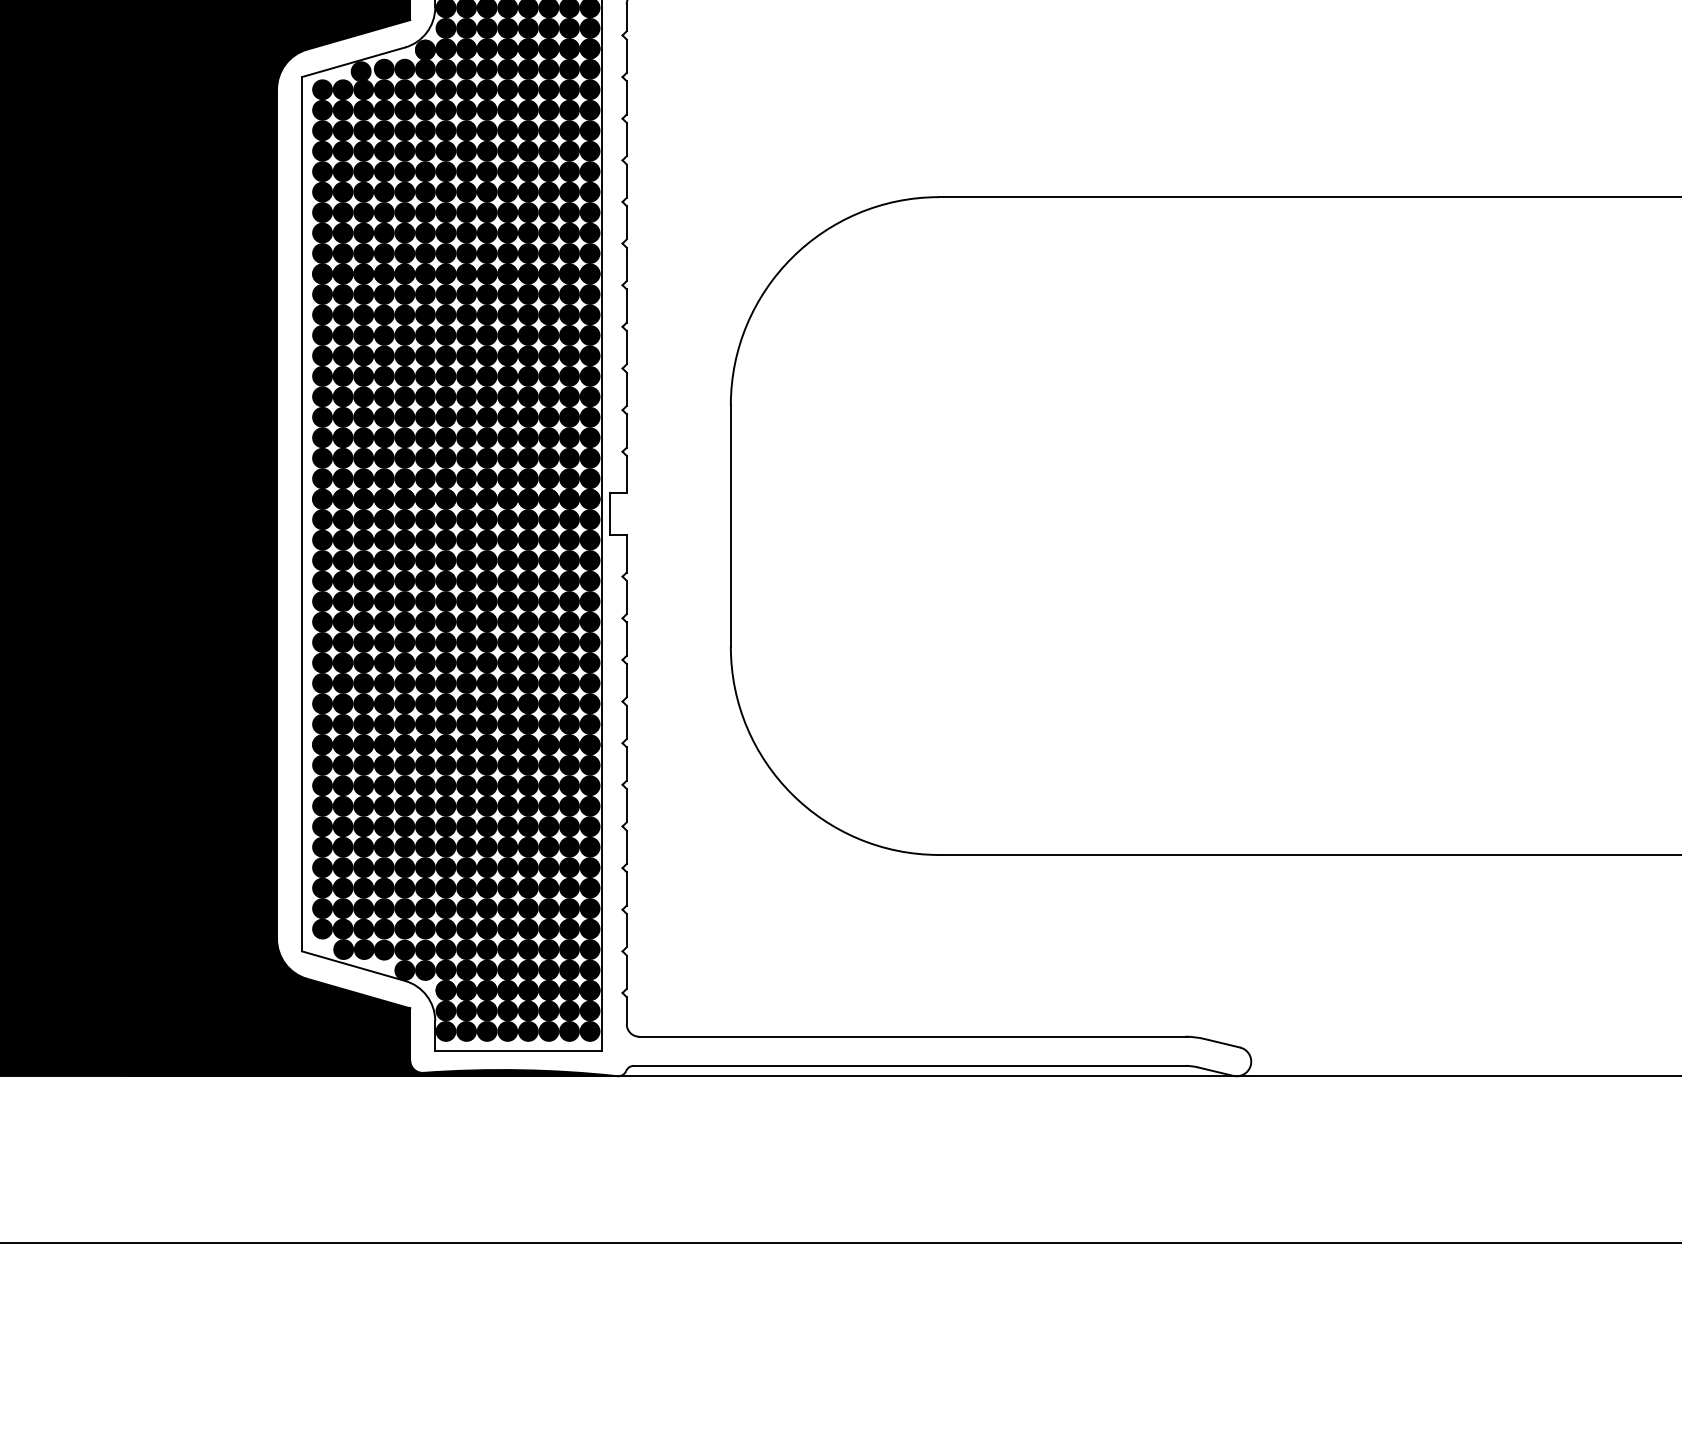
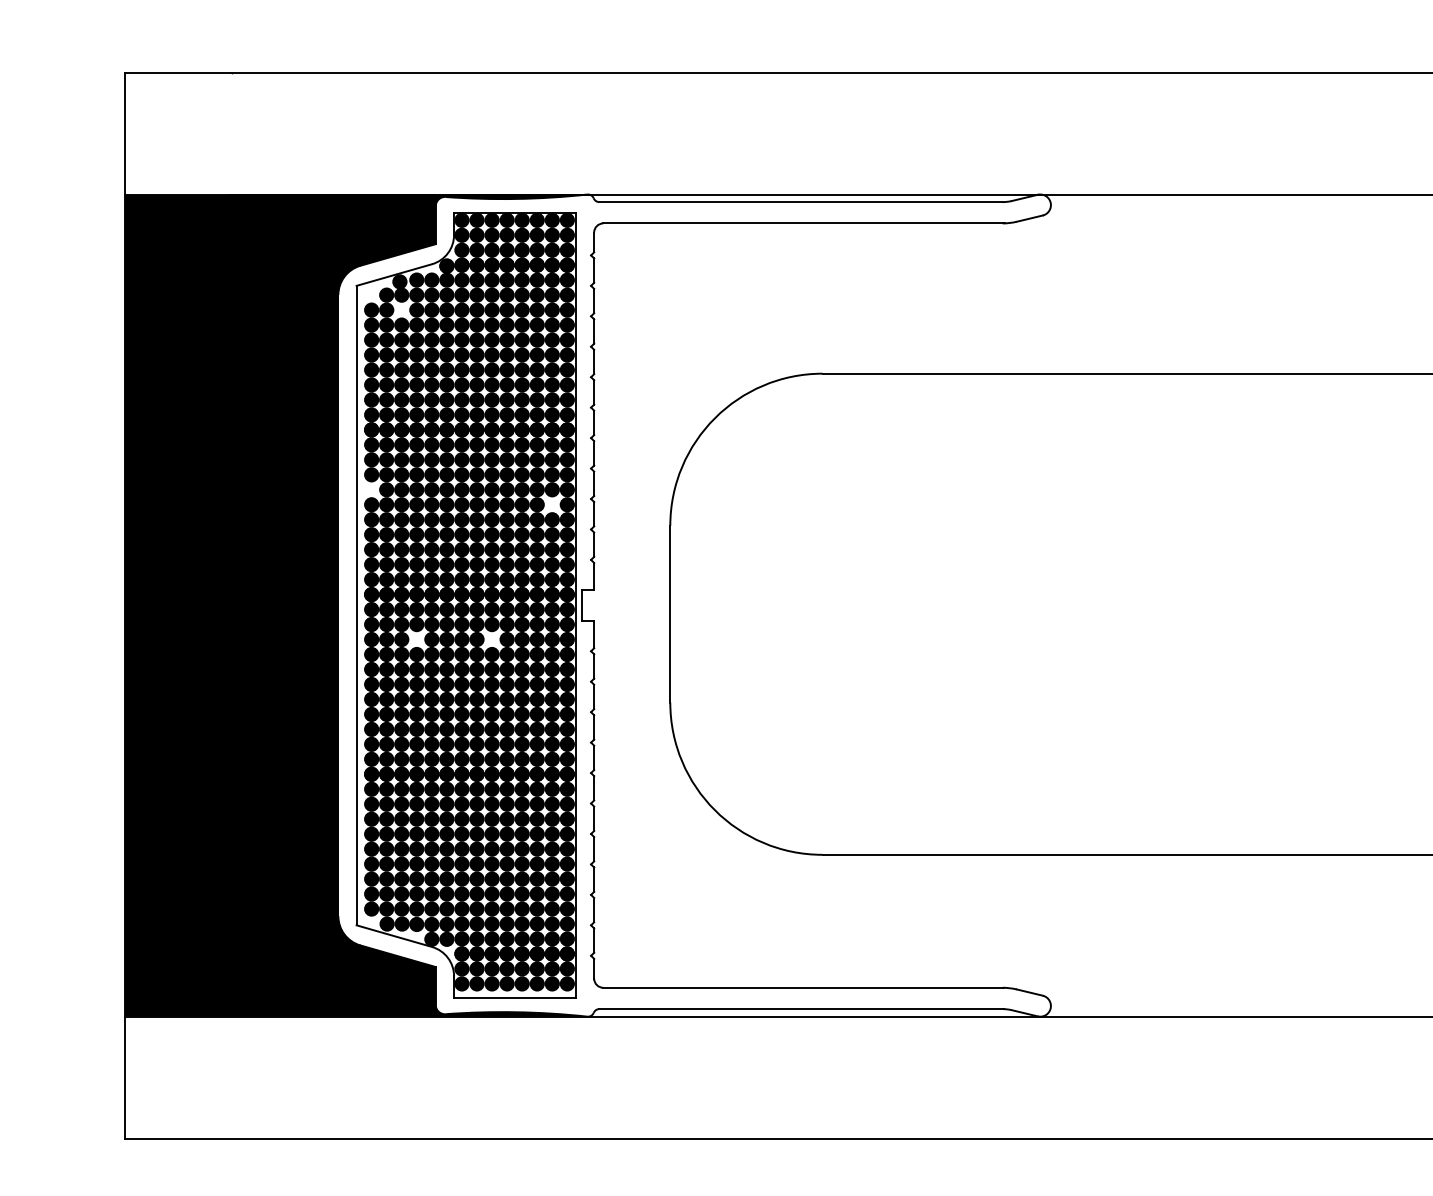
fill: (322, 88) -> (371, 294), removed
fill: (363, 109) -> (401, 309), removed
fill: (322, 355) -> (371, 489), removed
fill: (568, 375) -> (551, 504), removed
fill: (383, 560) -> (416, 639), removed
fill: (486, 560) -> (491, 639), removed

